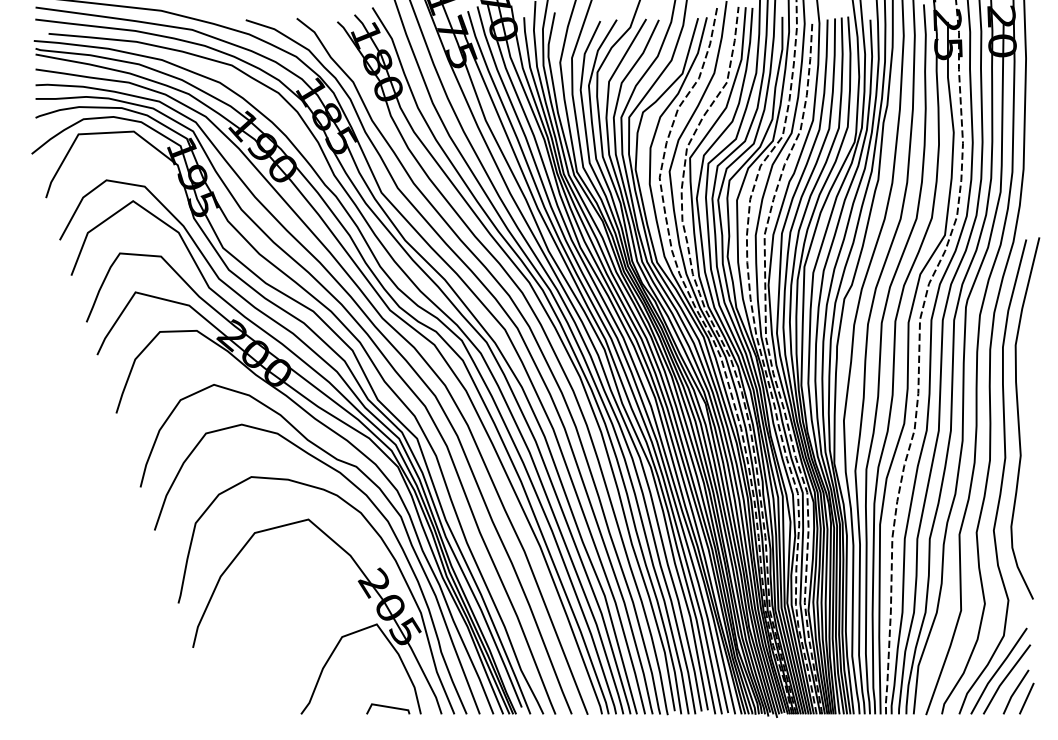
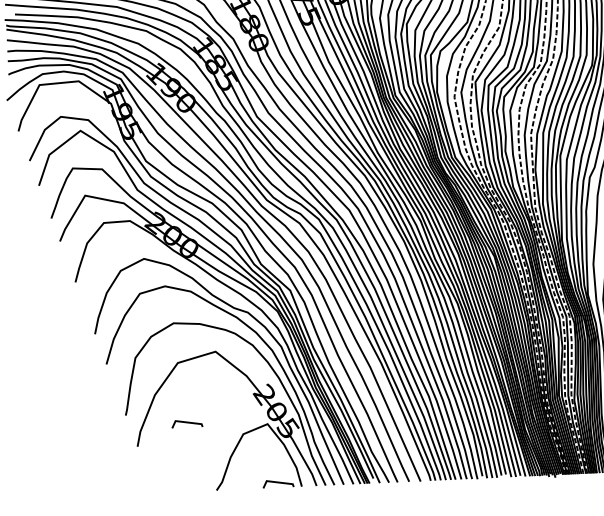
line: (264, 617) -> (187, 422), added

